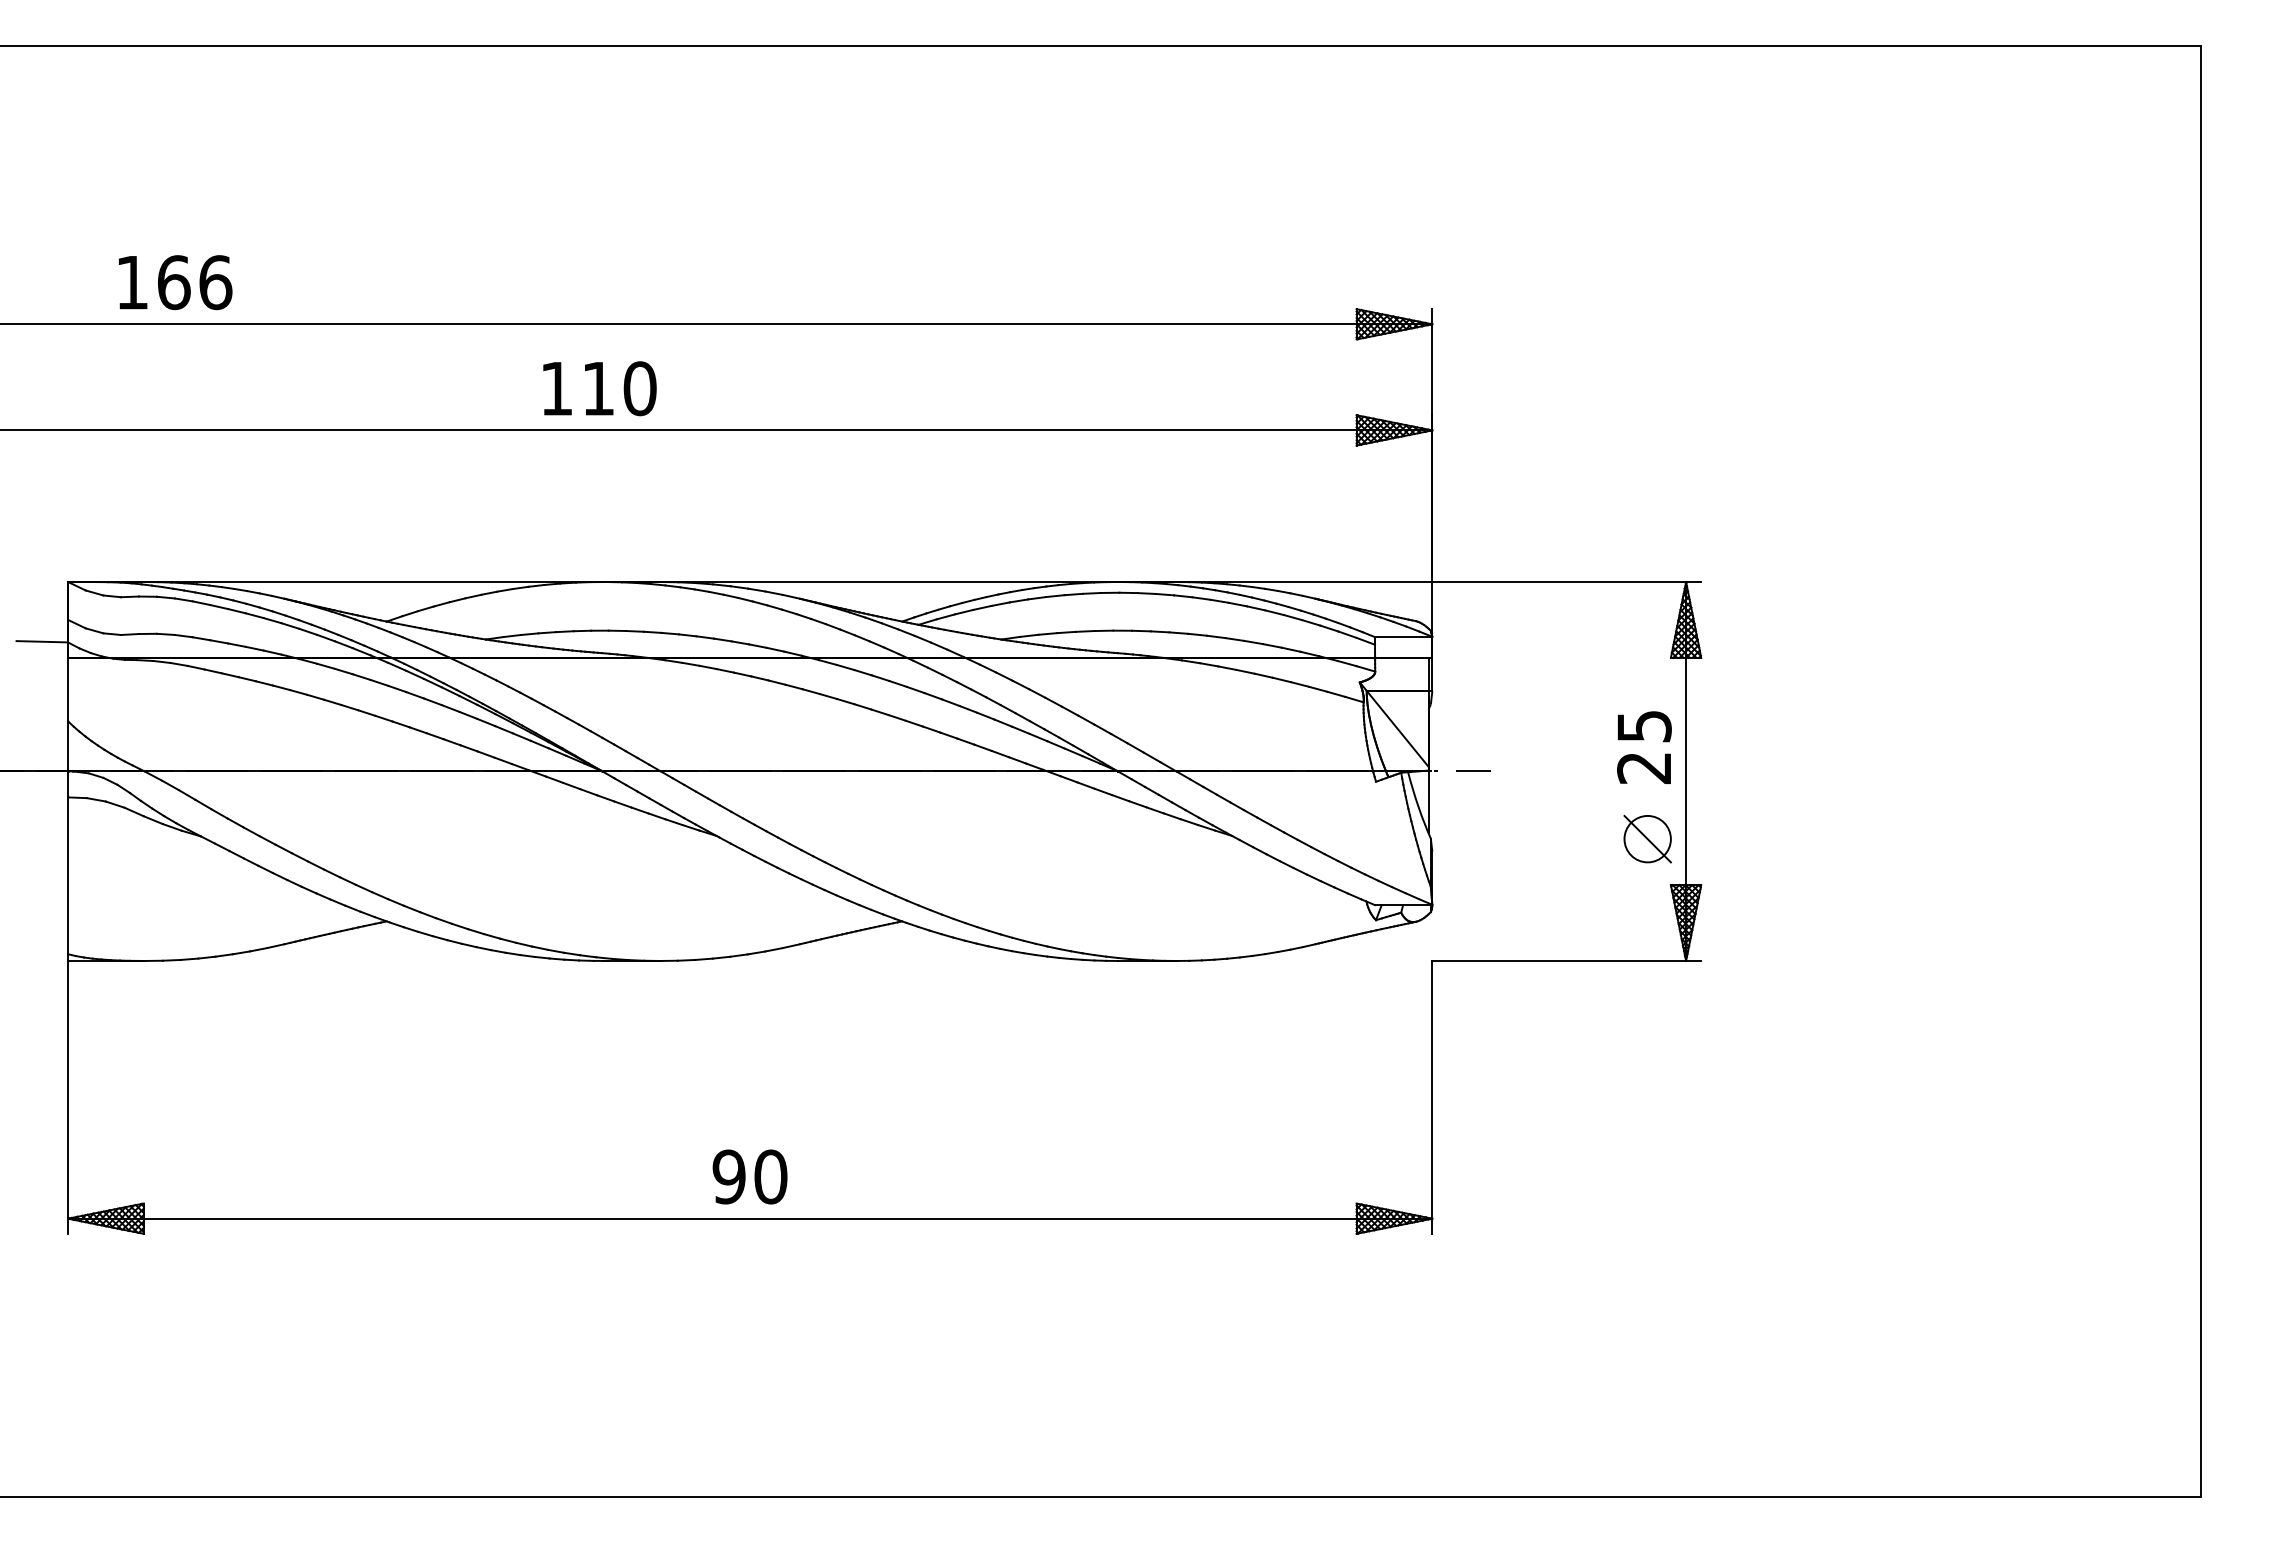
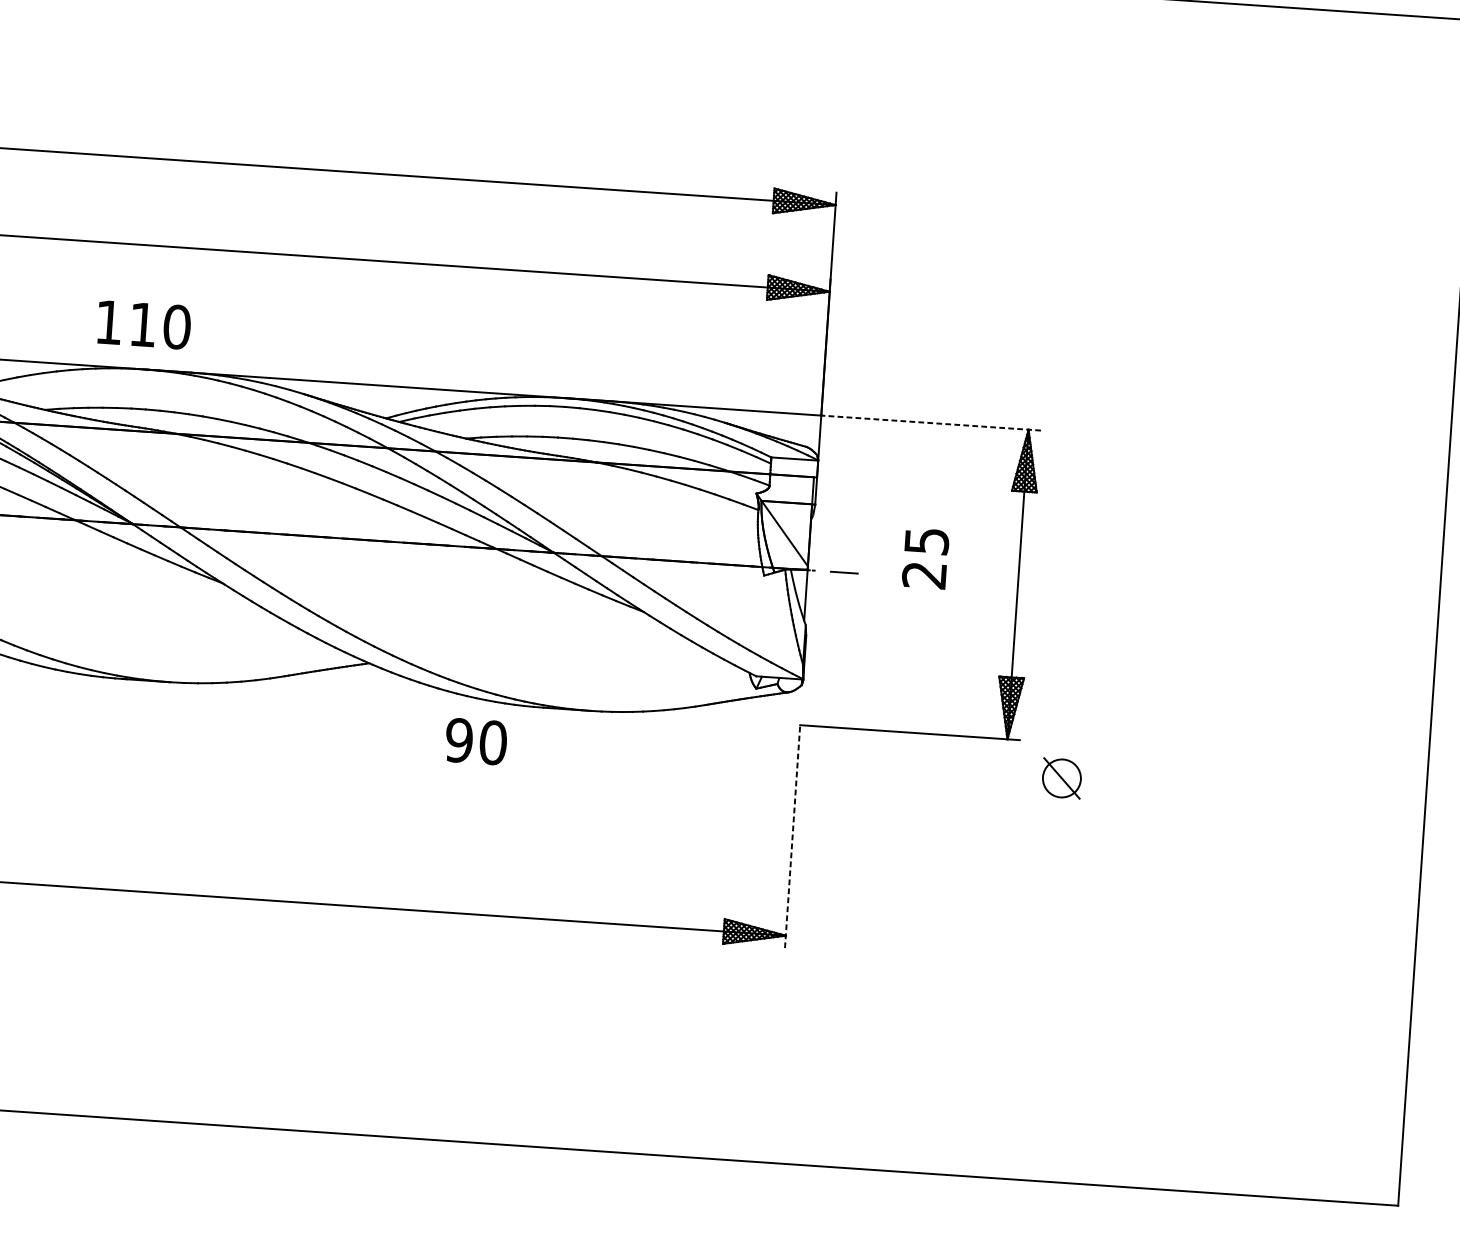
text: (599, 388) -> (143, 324), moved
line: (1566, 582) -> (930, 423), solid -> dashed
text: (1644, 747) -> (925, 558), moved
part: (1647, 838) -> (1061, 777), moved
line: (1432, 1096) -> (792, 835), solid -> dashed
text: (749, 1176) -> (475, 741), moved

